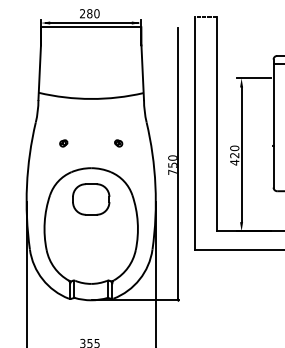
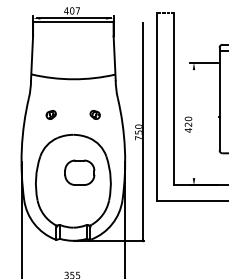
text: (89, 13) -> (71, 10), 280 -> 407
part: (63, 143) -> (51, 115), size x1.6
part: (118, 143) -> (95, 115), size x1.6
line: (241, 154) -> (193, 123), removed
part: (91, 199) -> (80, 172), moved

